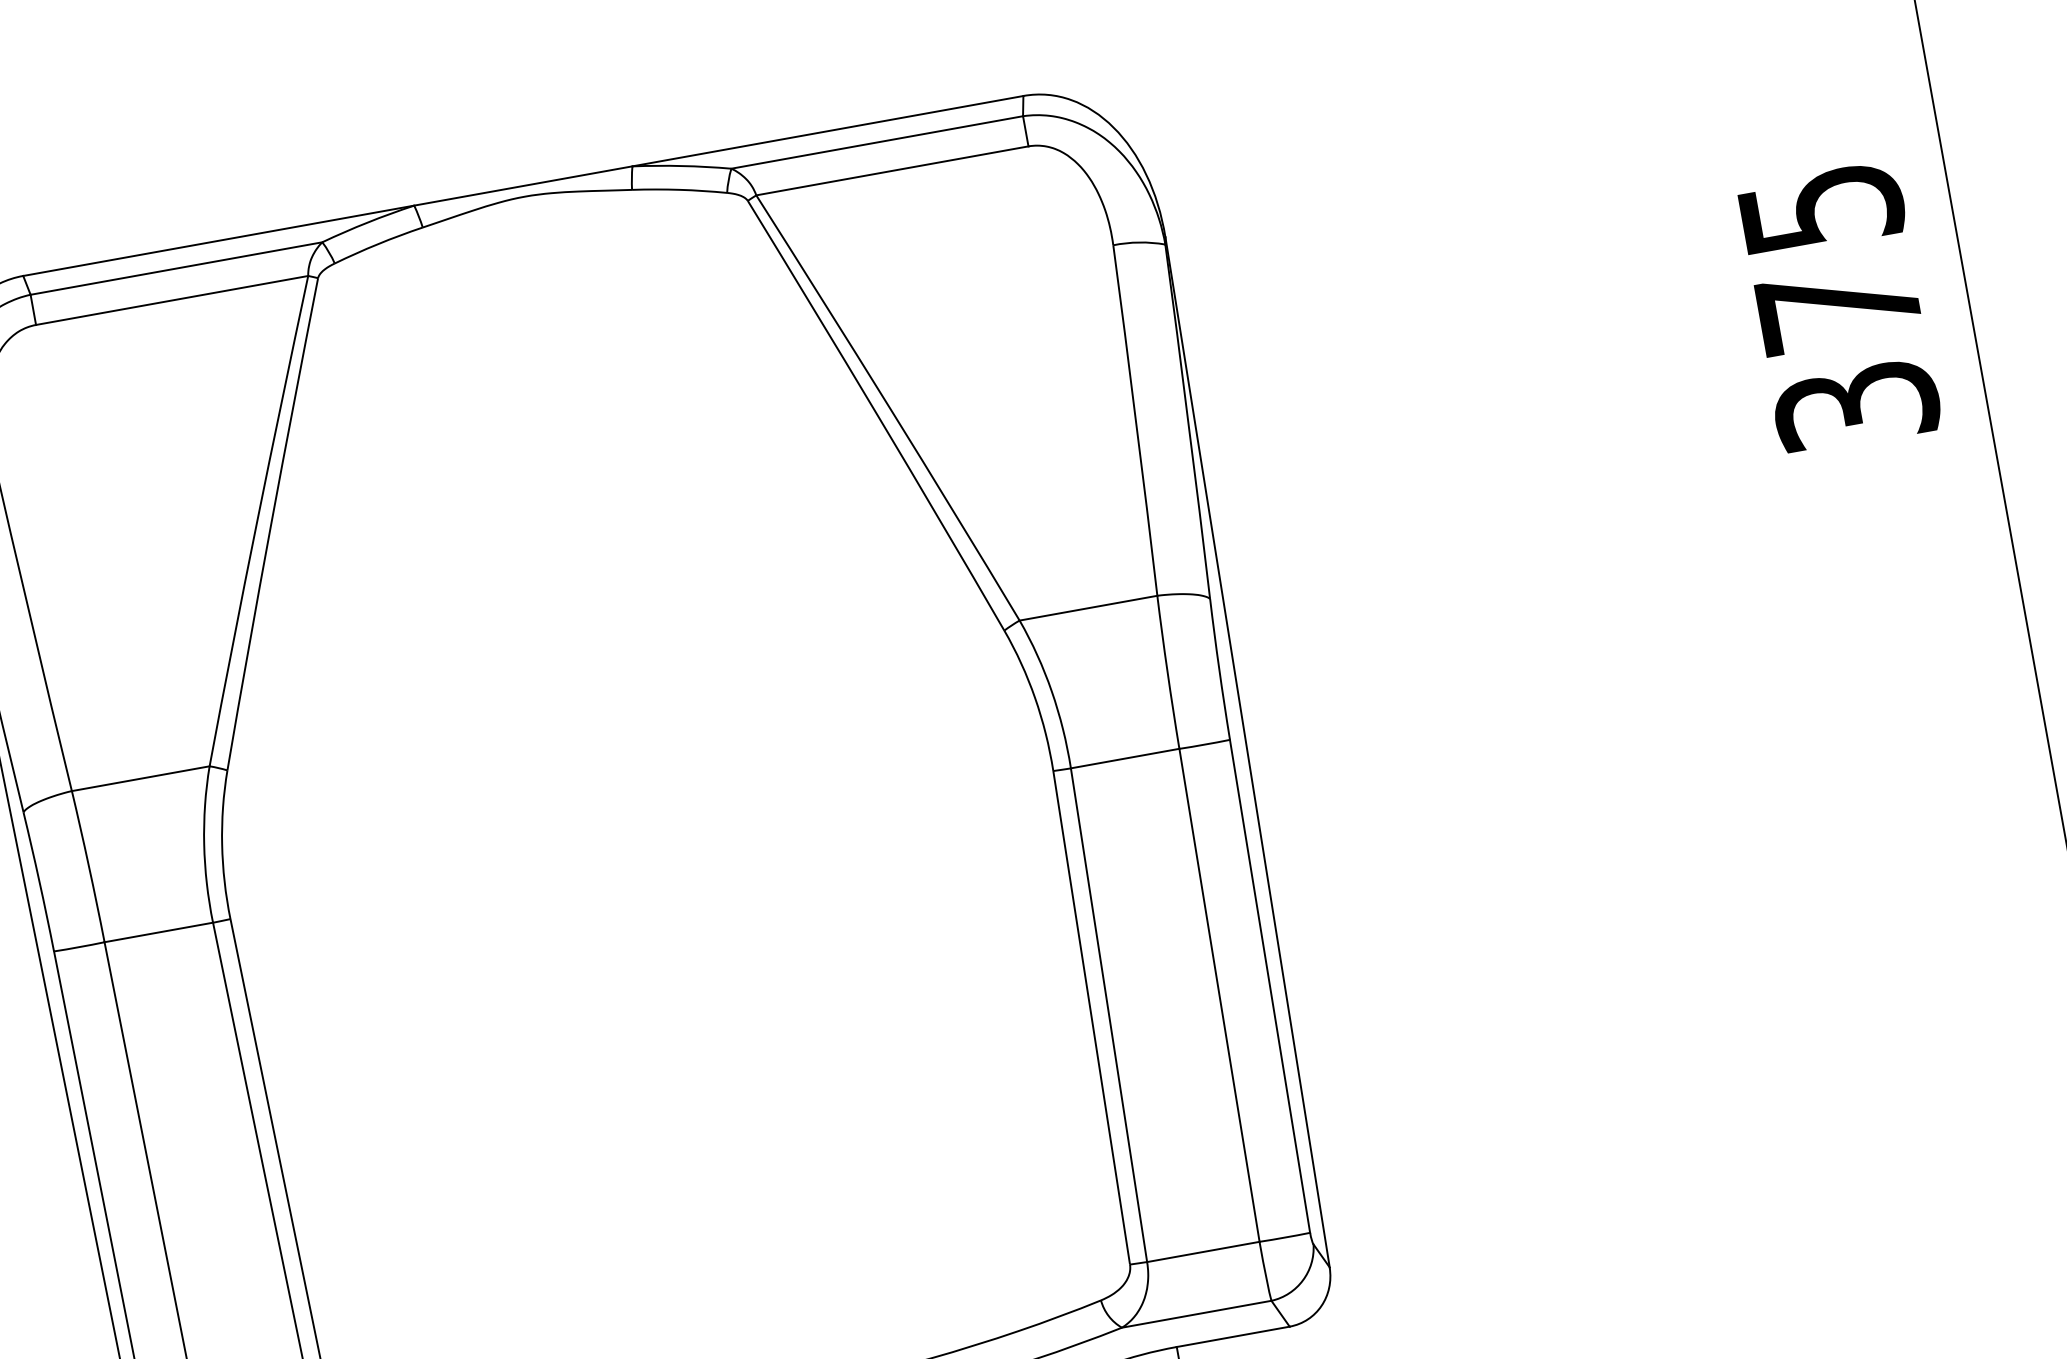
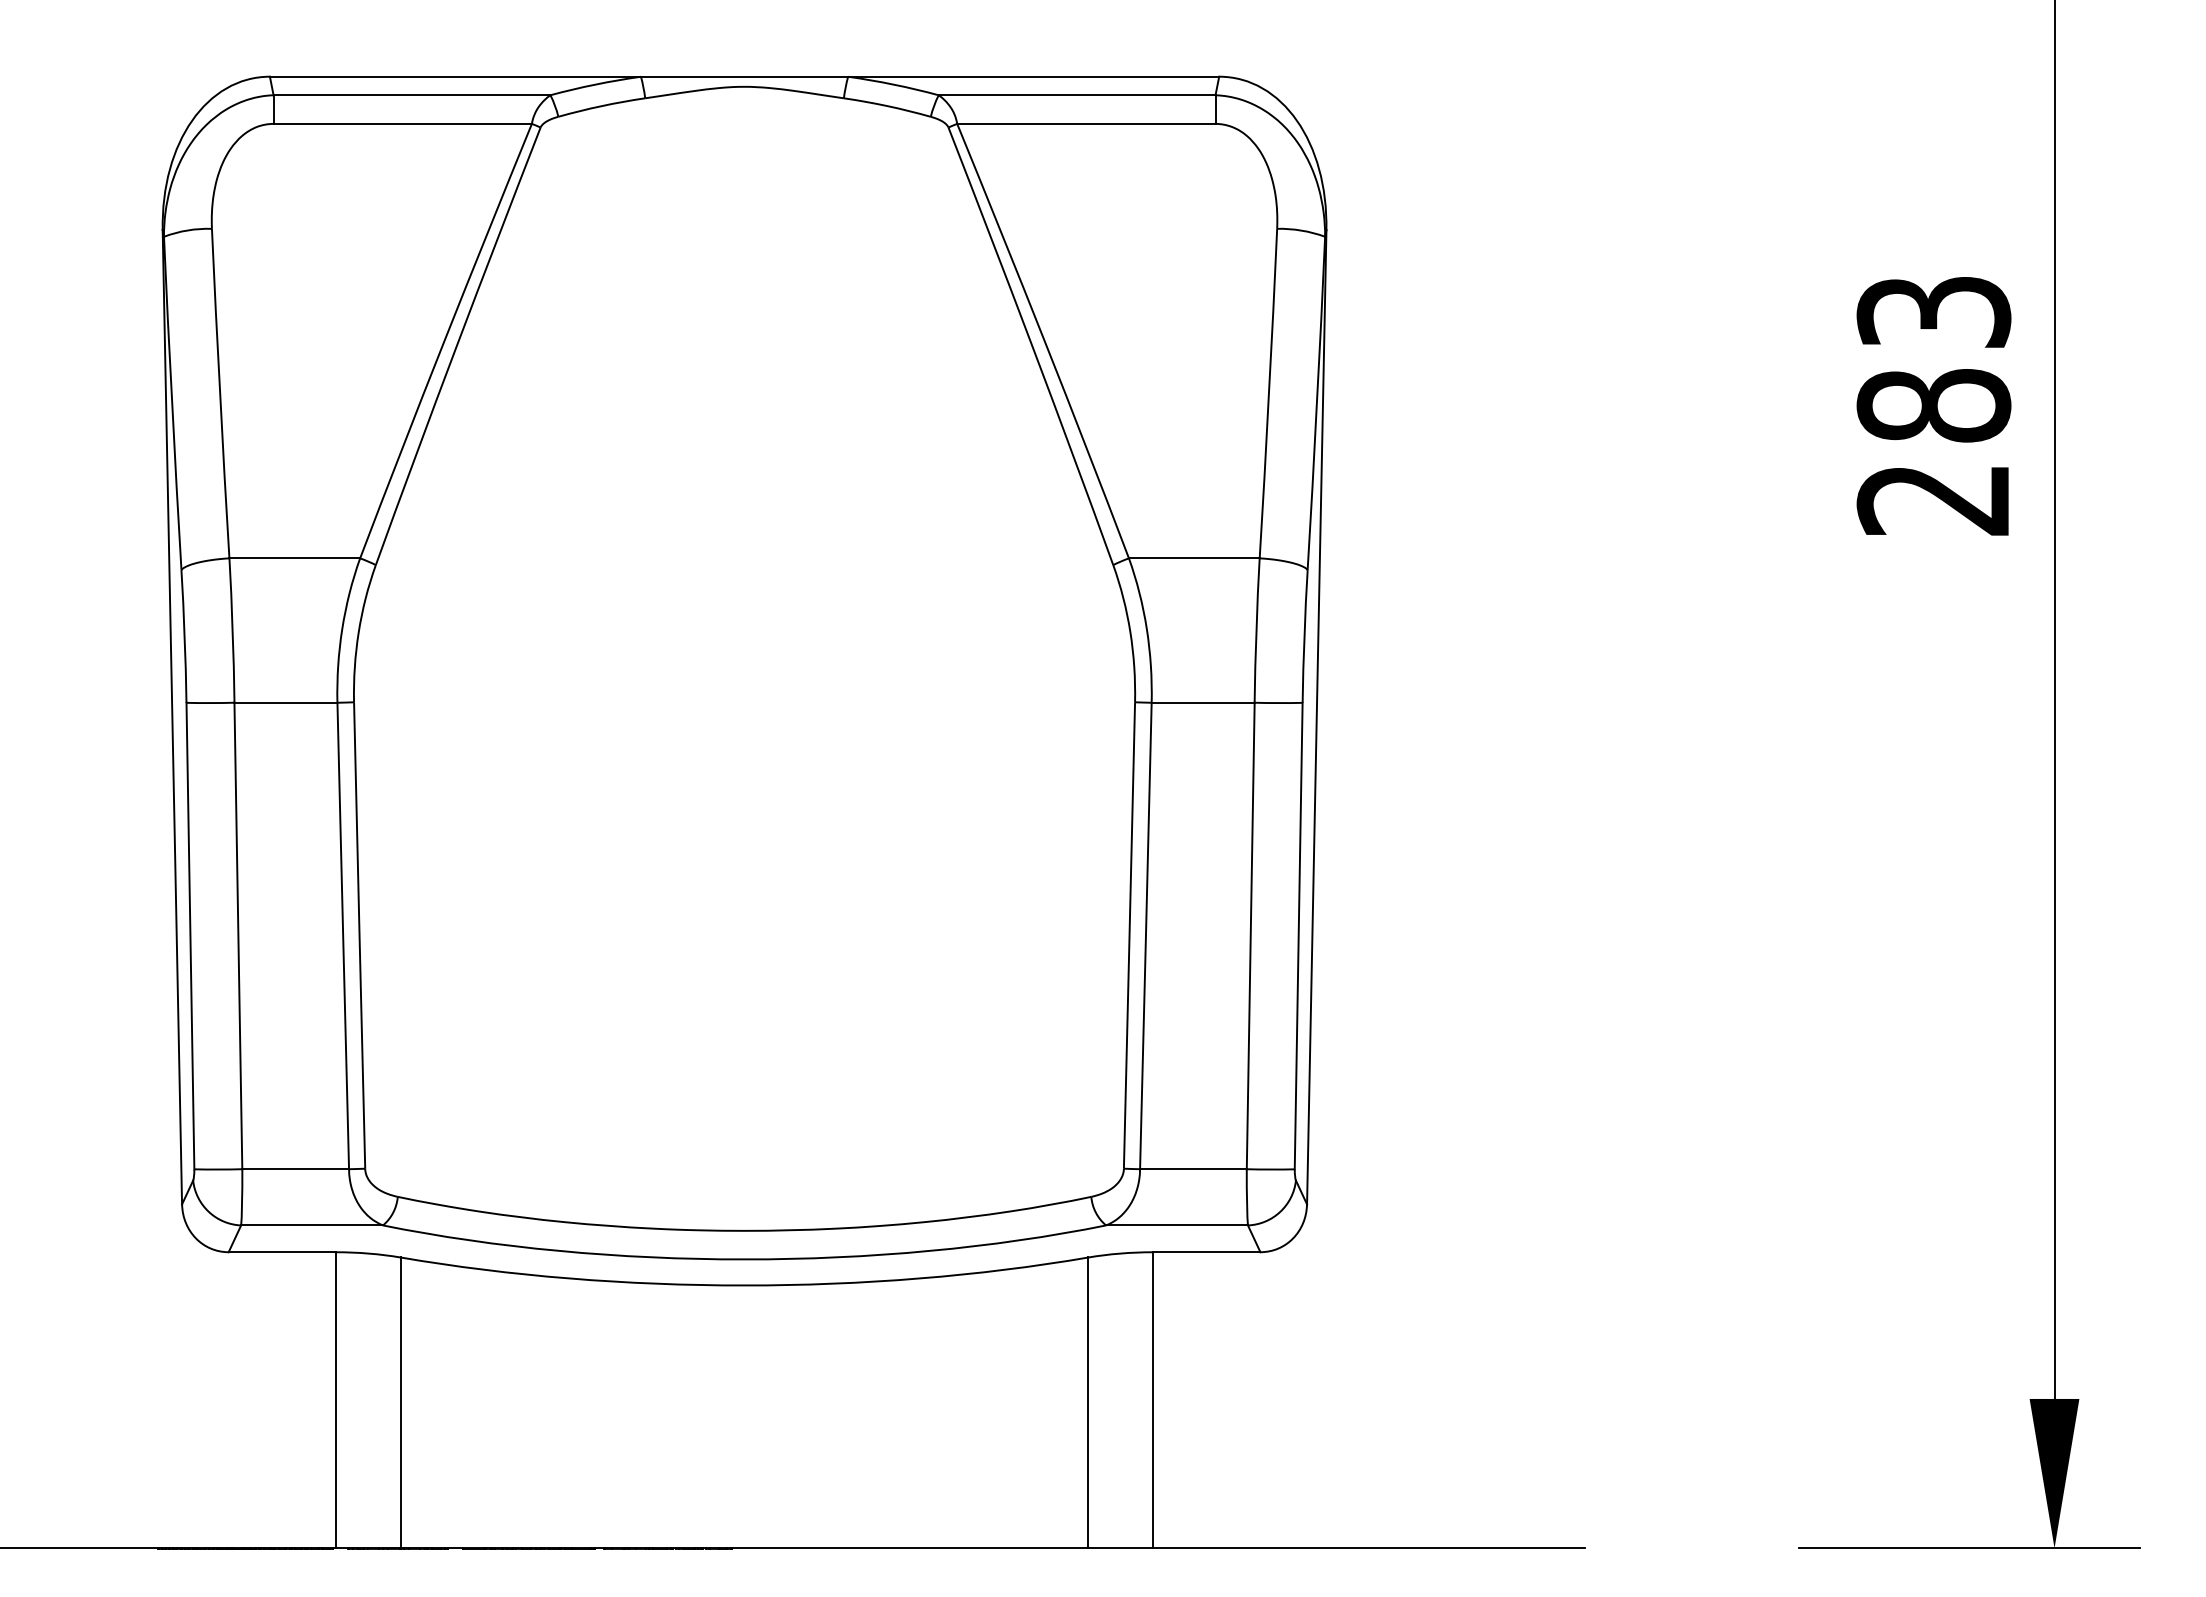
text: (1838, 308) -> (1933, 406), 375 -> 283

